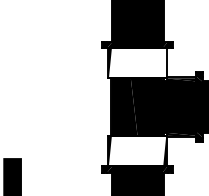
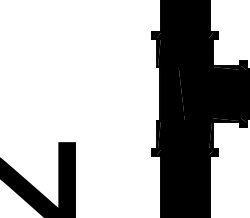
fill: (138, 63) -> (185, 52), added
fill: (137, 151) -> (184, 135), added

